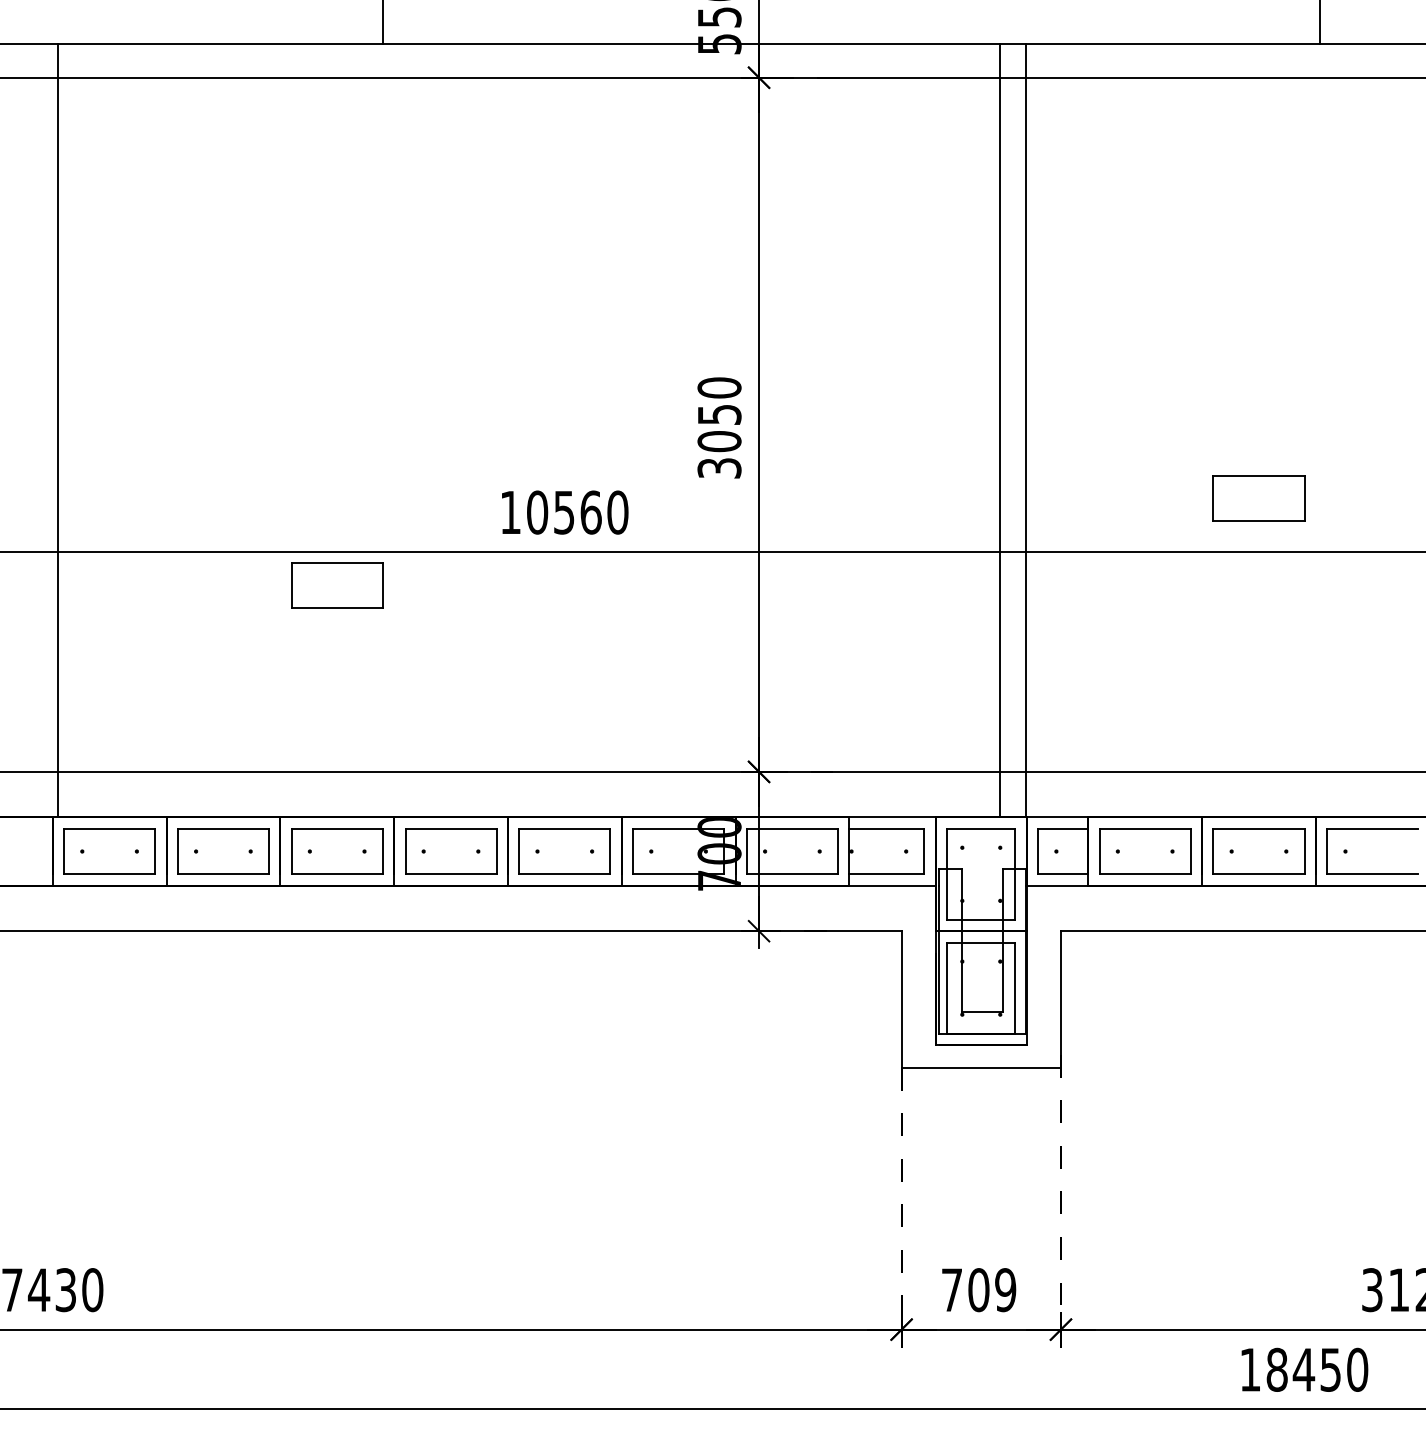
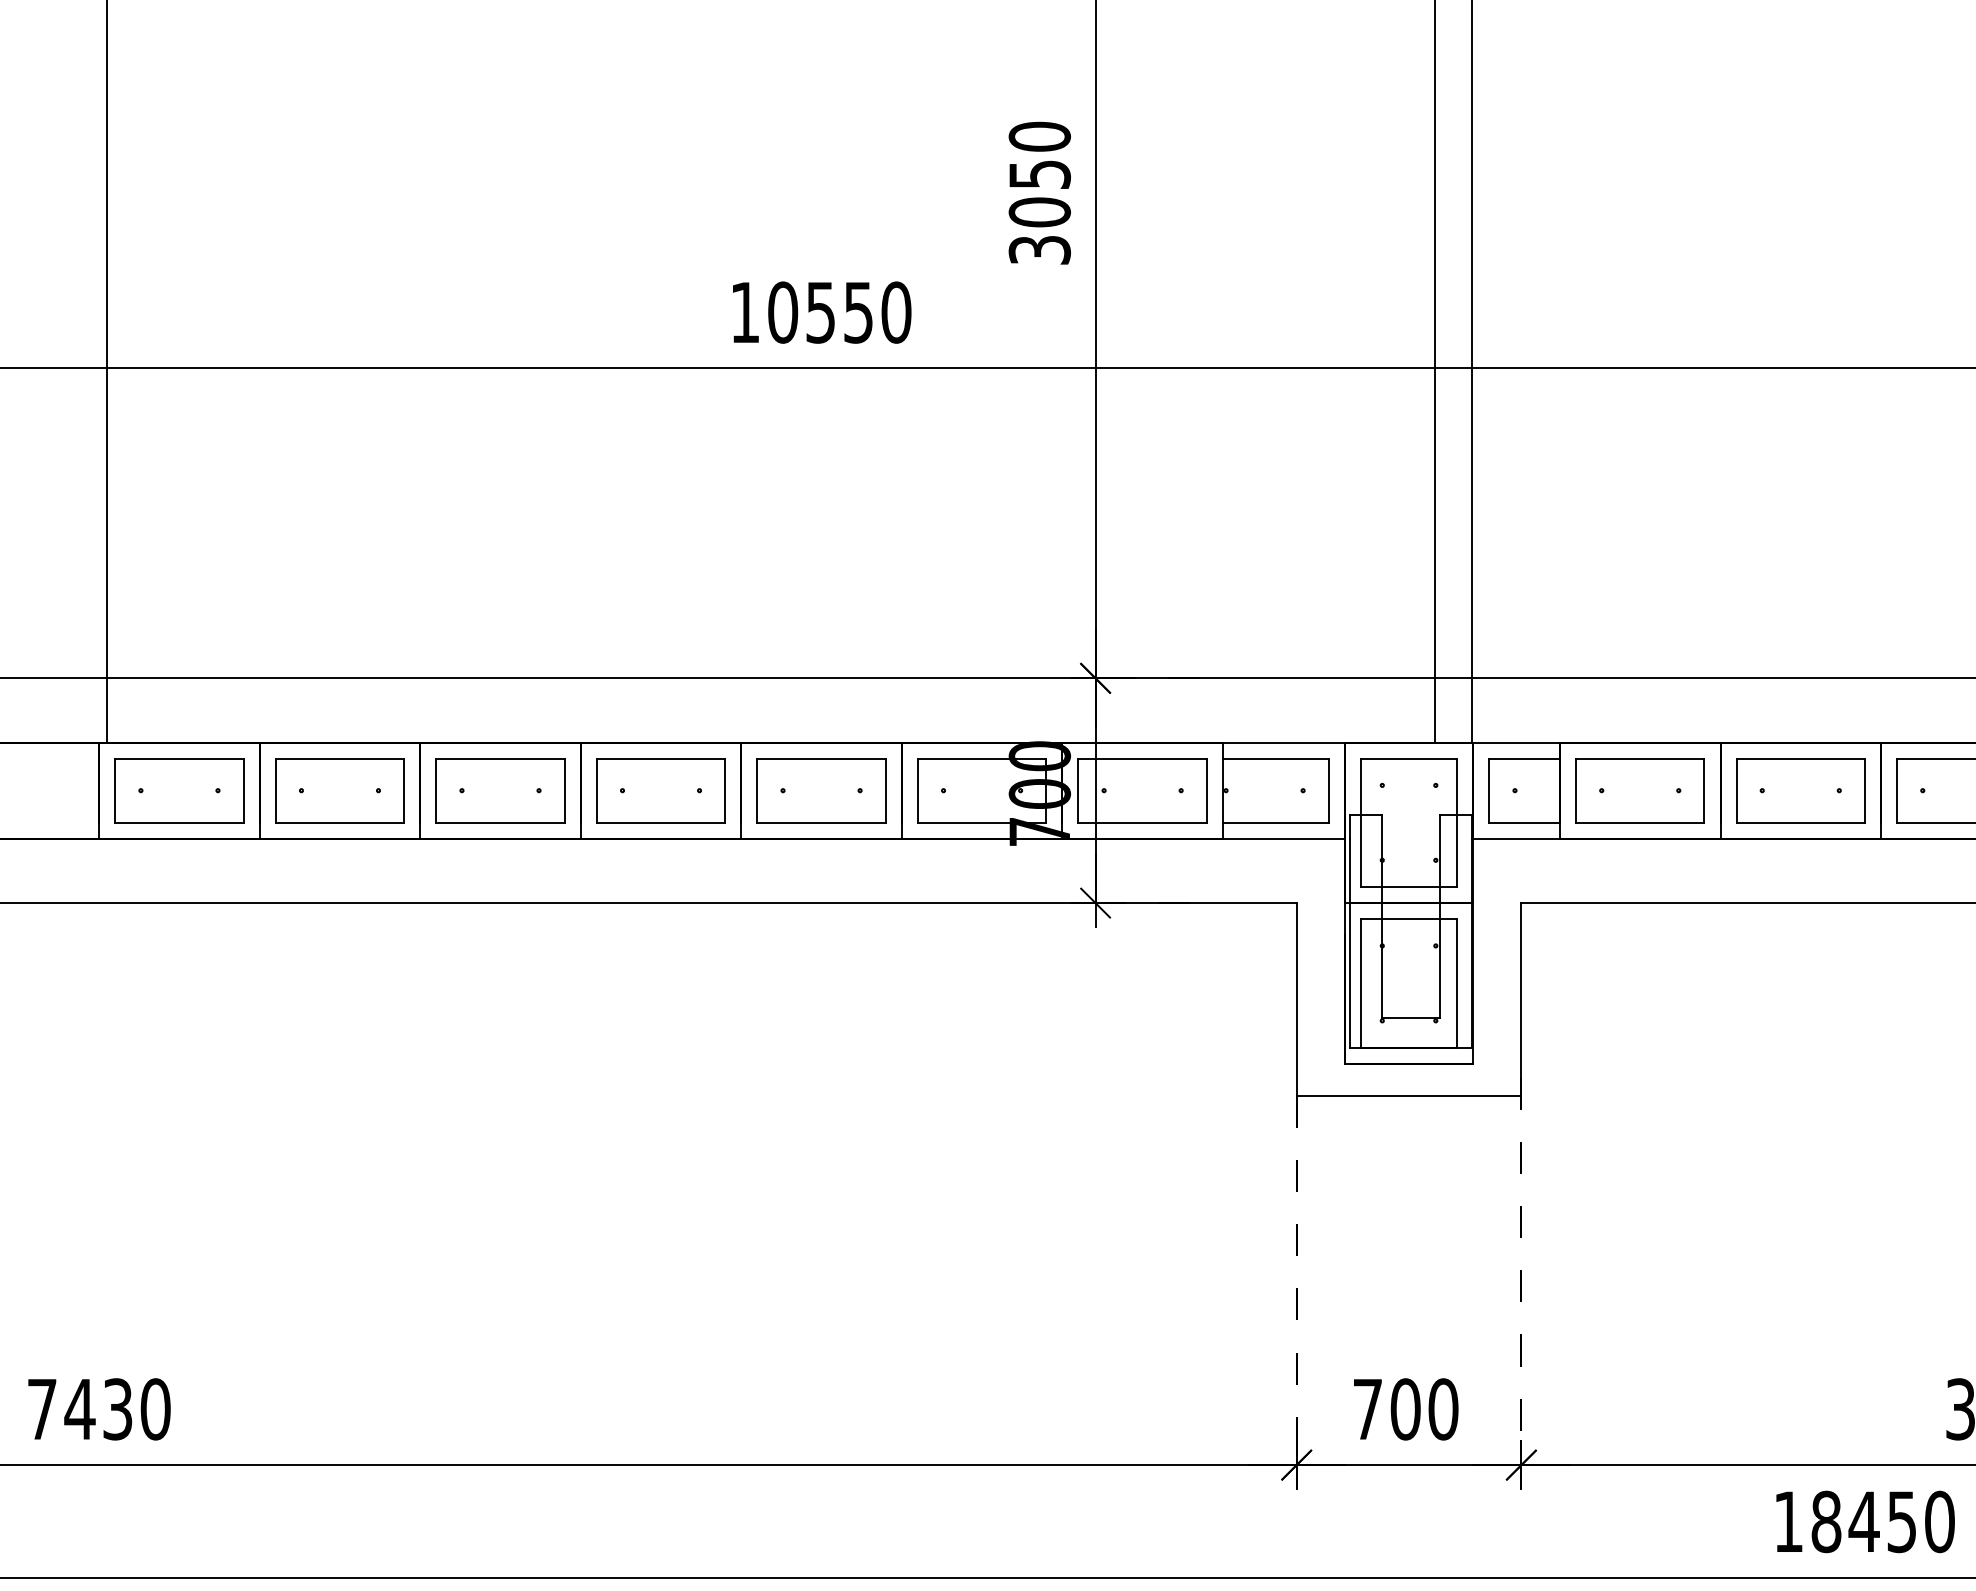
part: (1258, 498) -> (1800, 292), removed
text: (590, 512) -> (857, 312), 10560 -> 10550
part: (337, 585) -> (500, 415), removed
text: (1005, 1290) -> (1443, 1409), 709 -> 700

